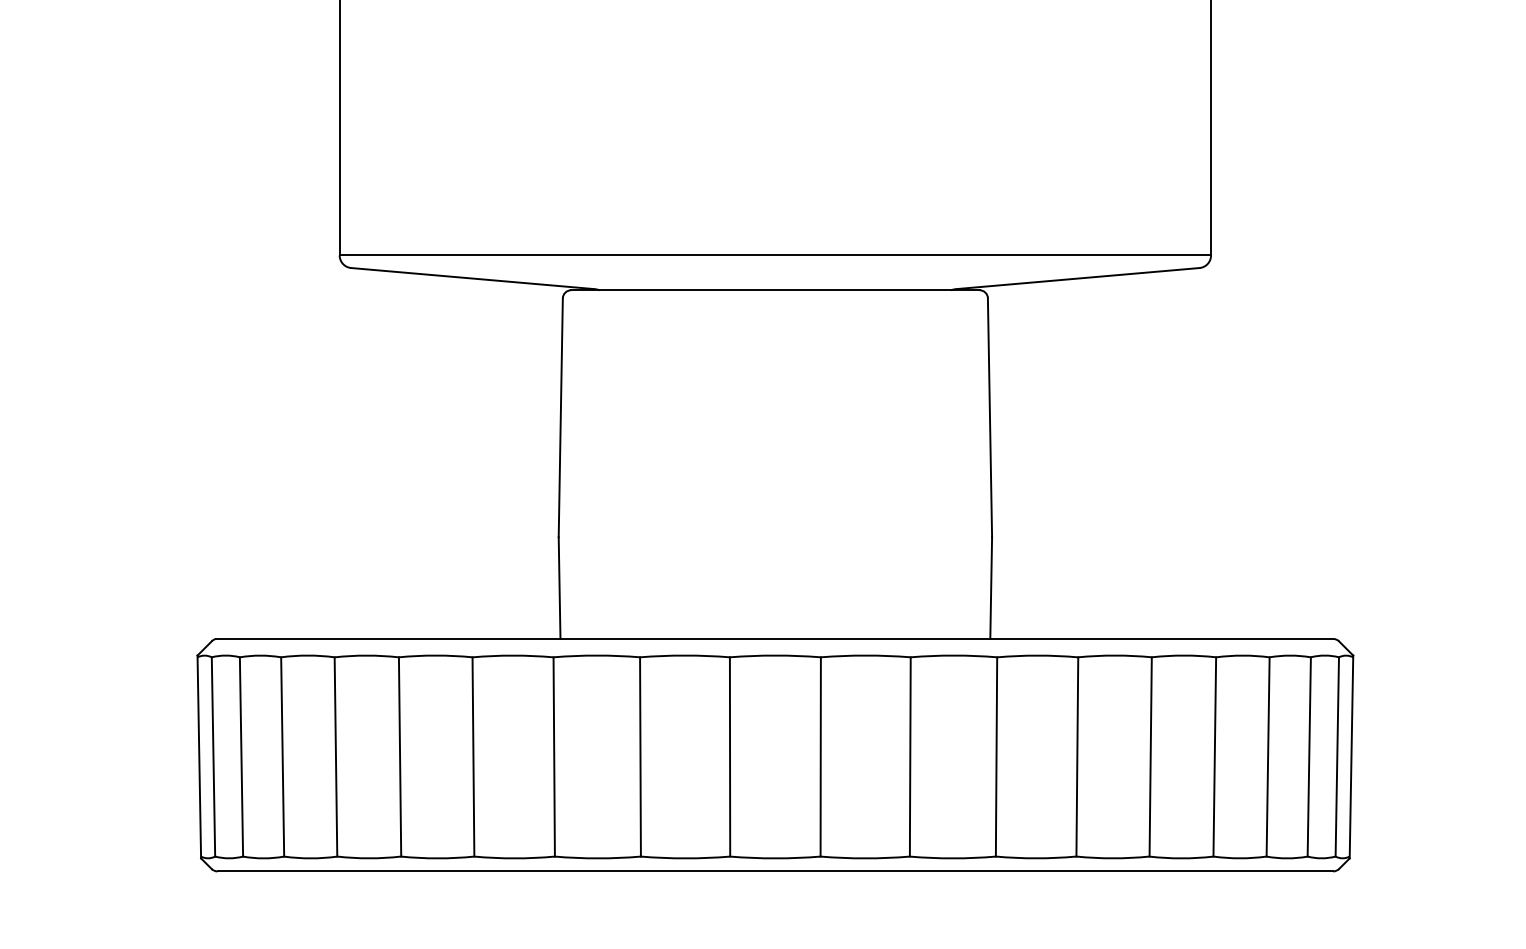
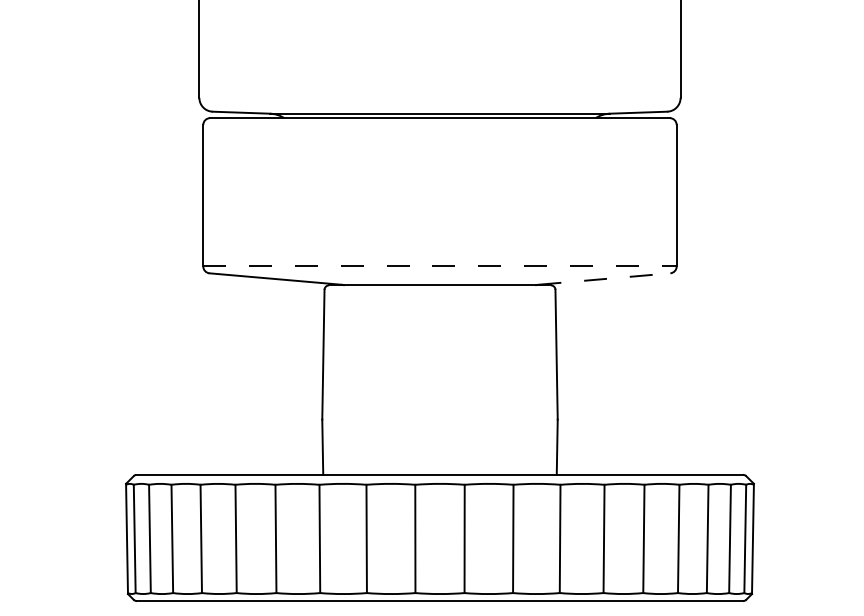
line: (774, 255) -> (439, 266), solid -> dashed
line: (1078, 279) -> (604, 279), solid -> dashed

